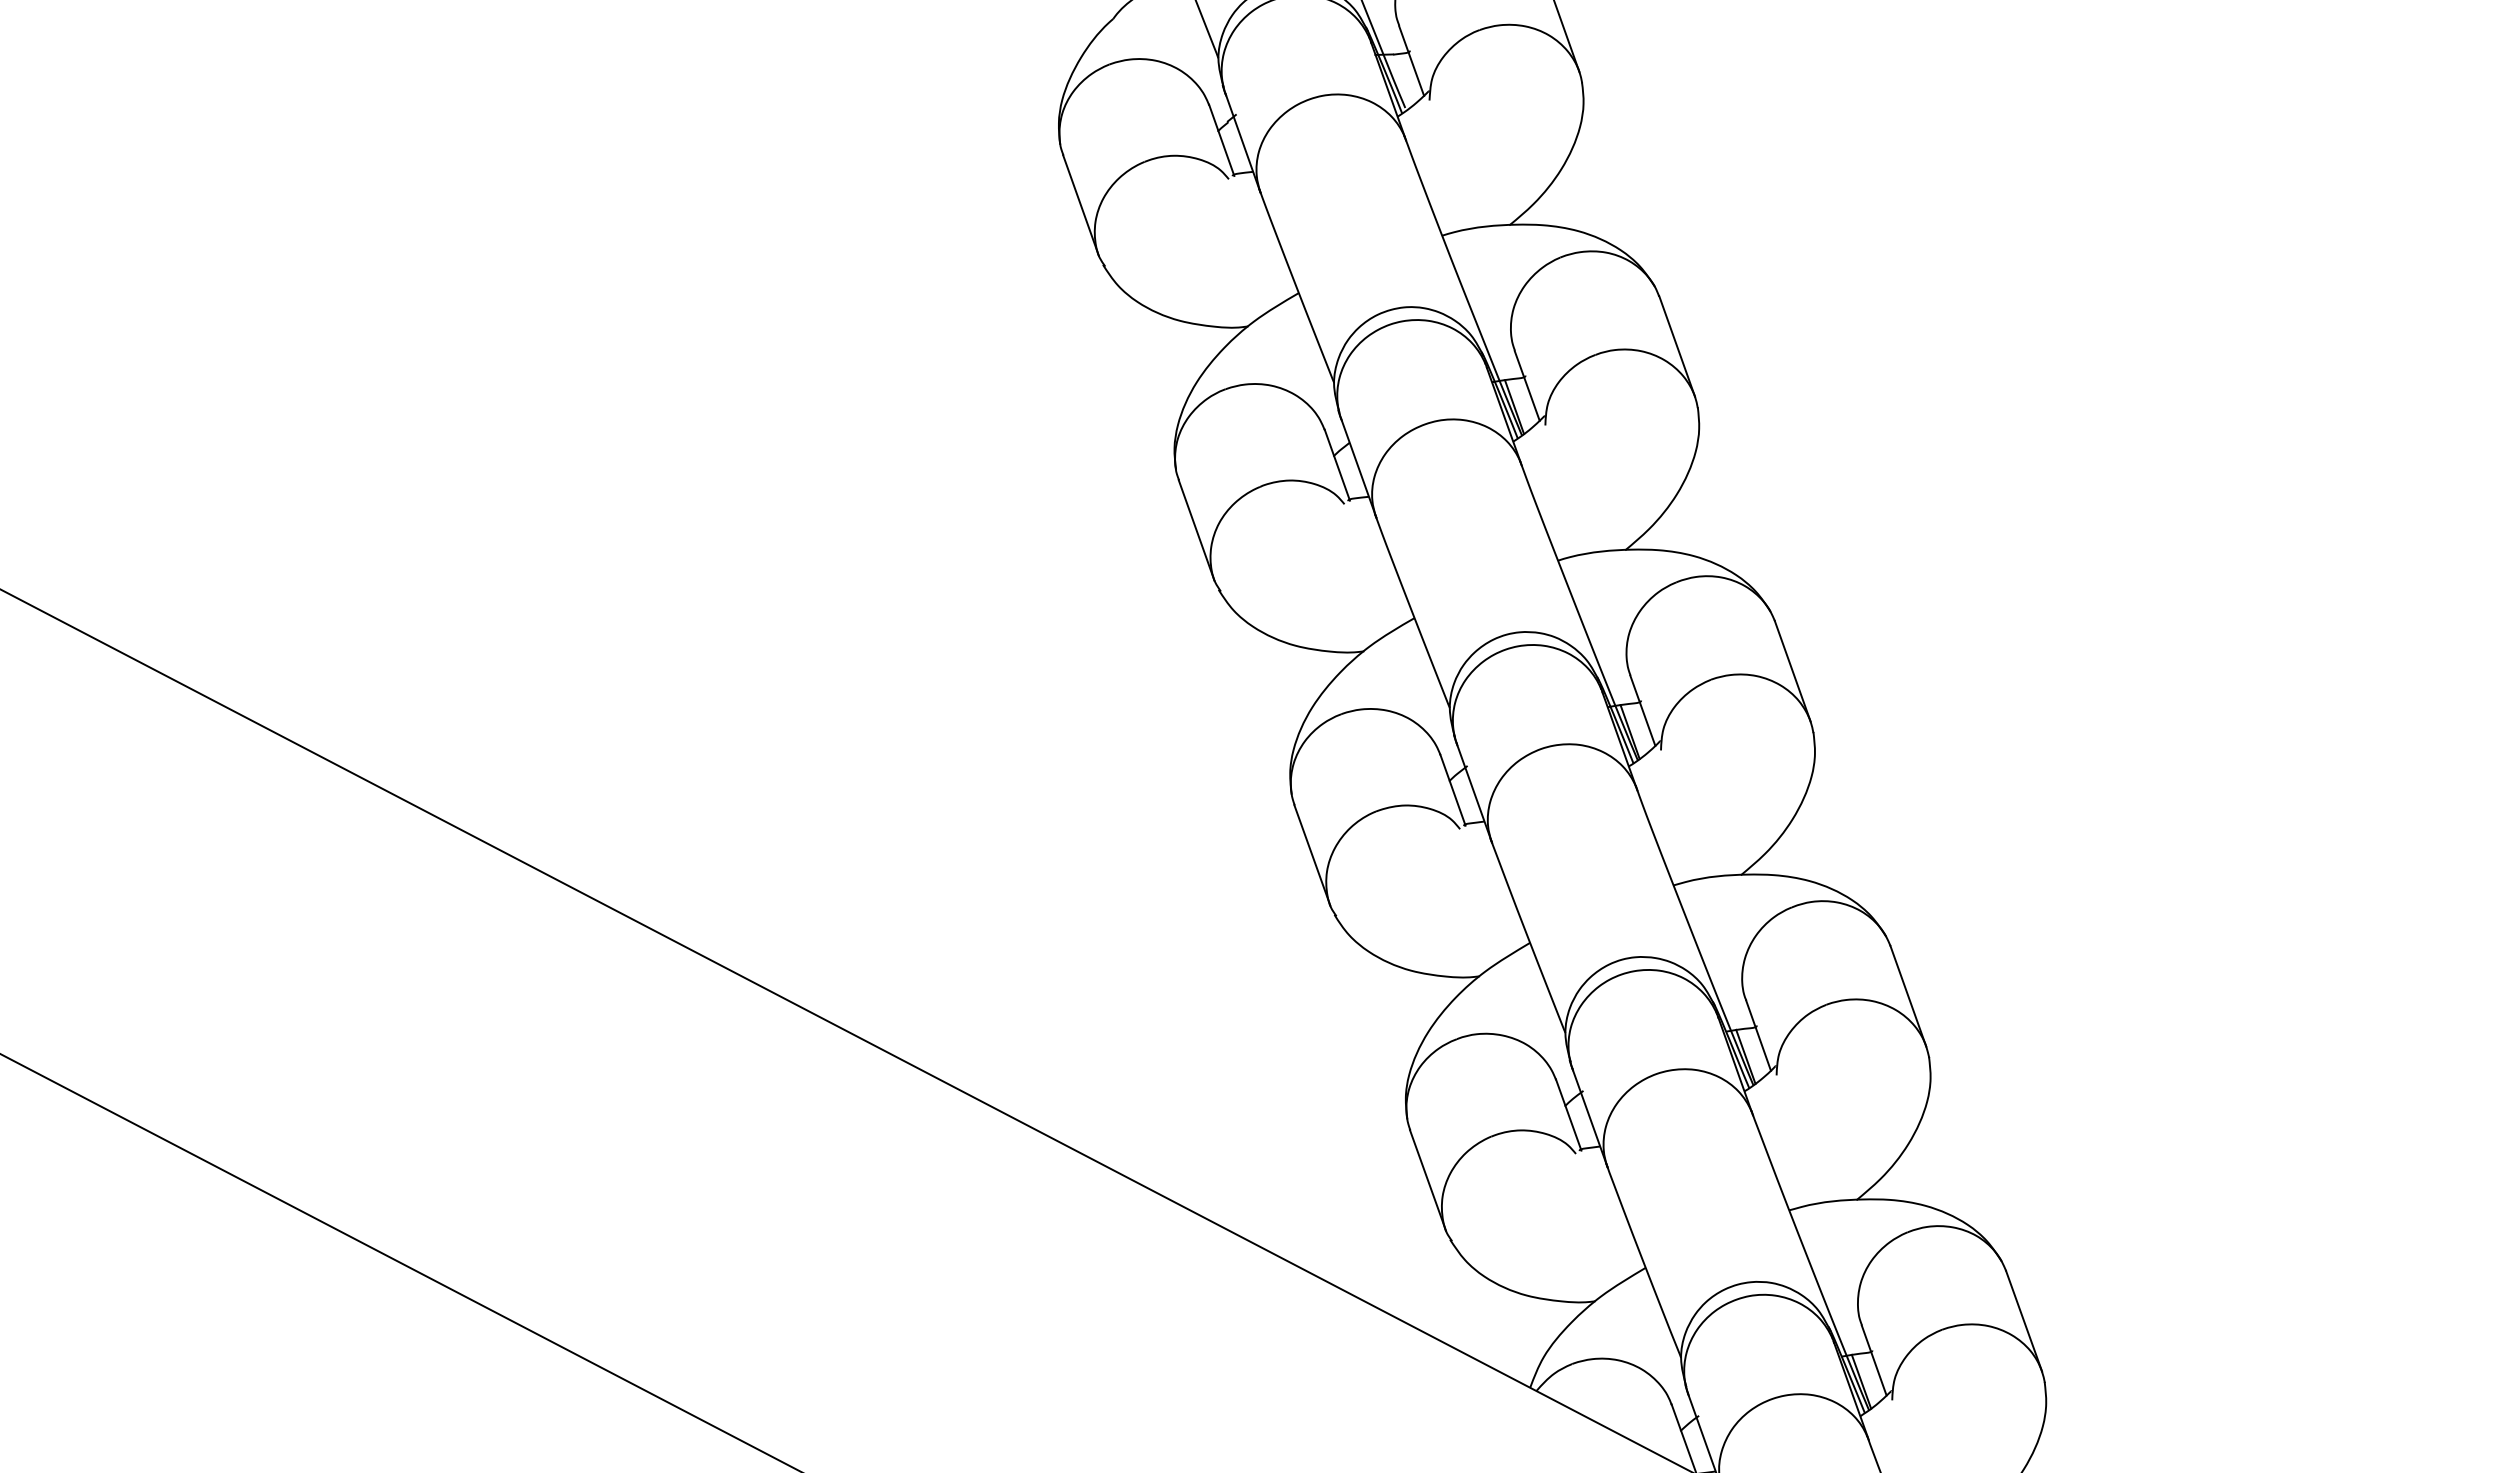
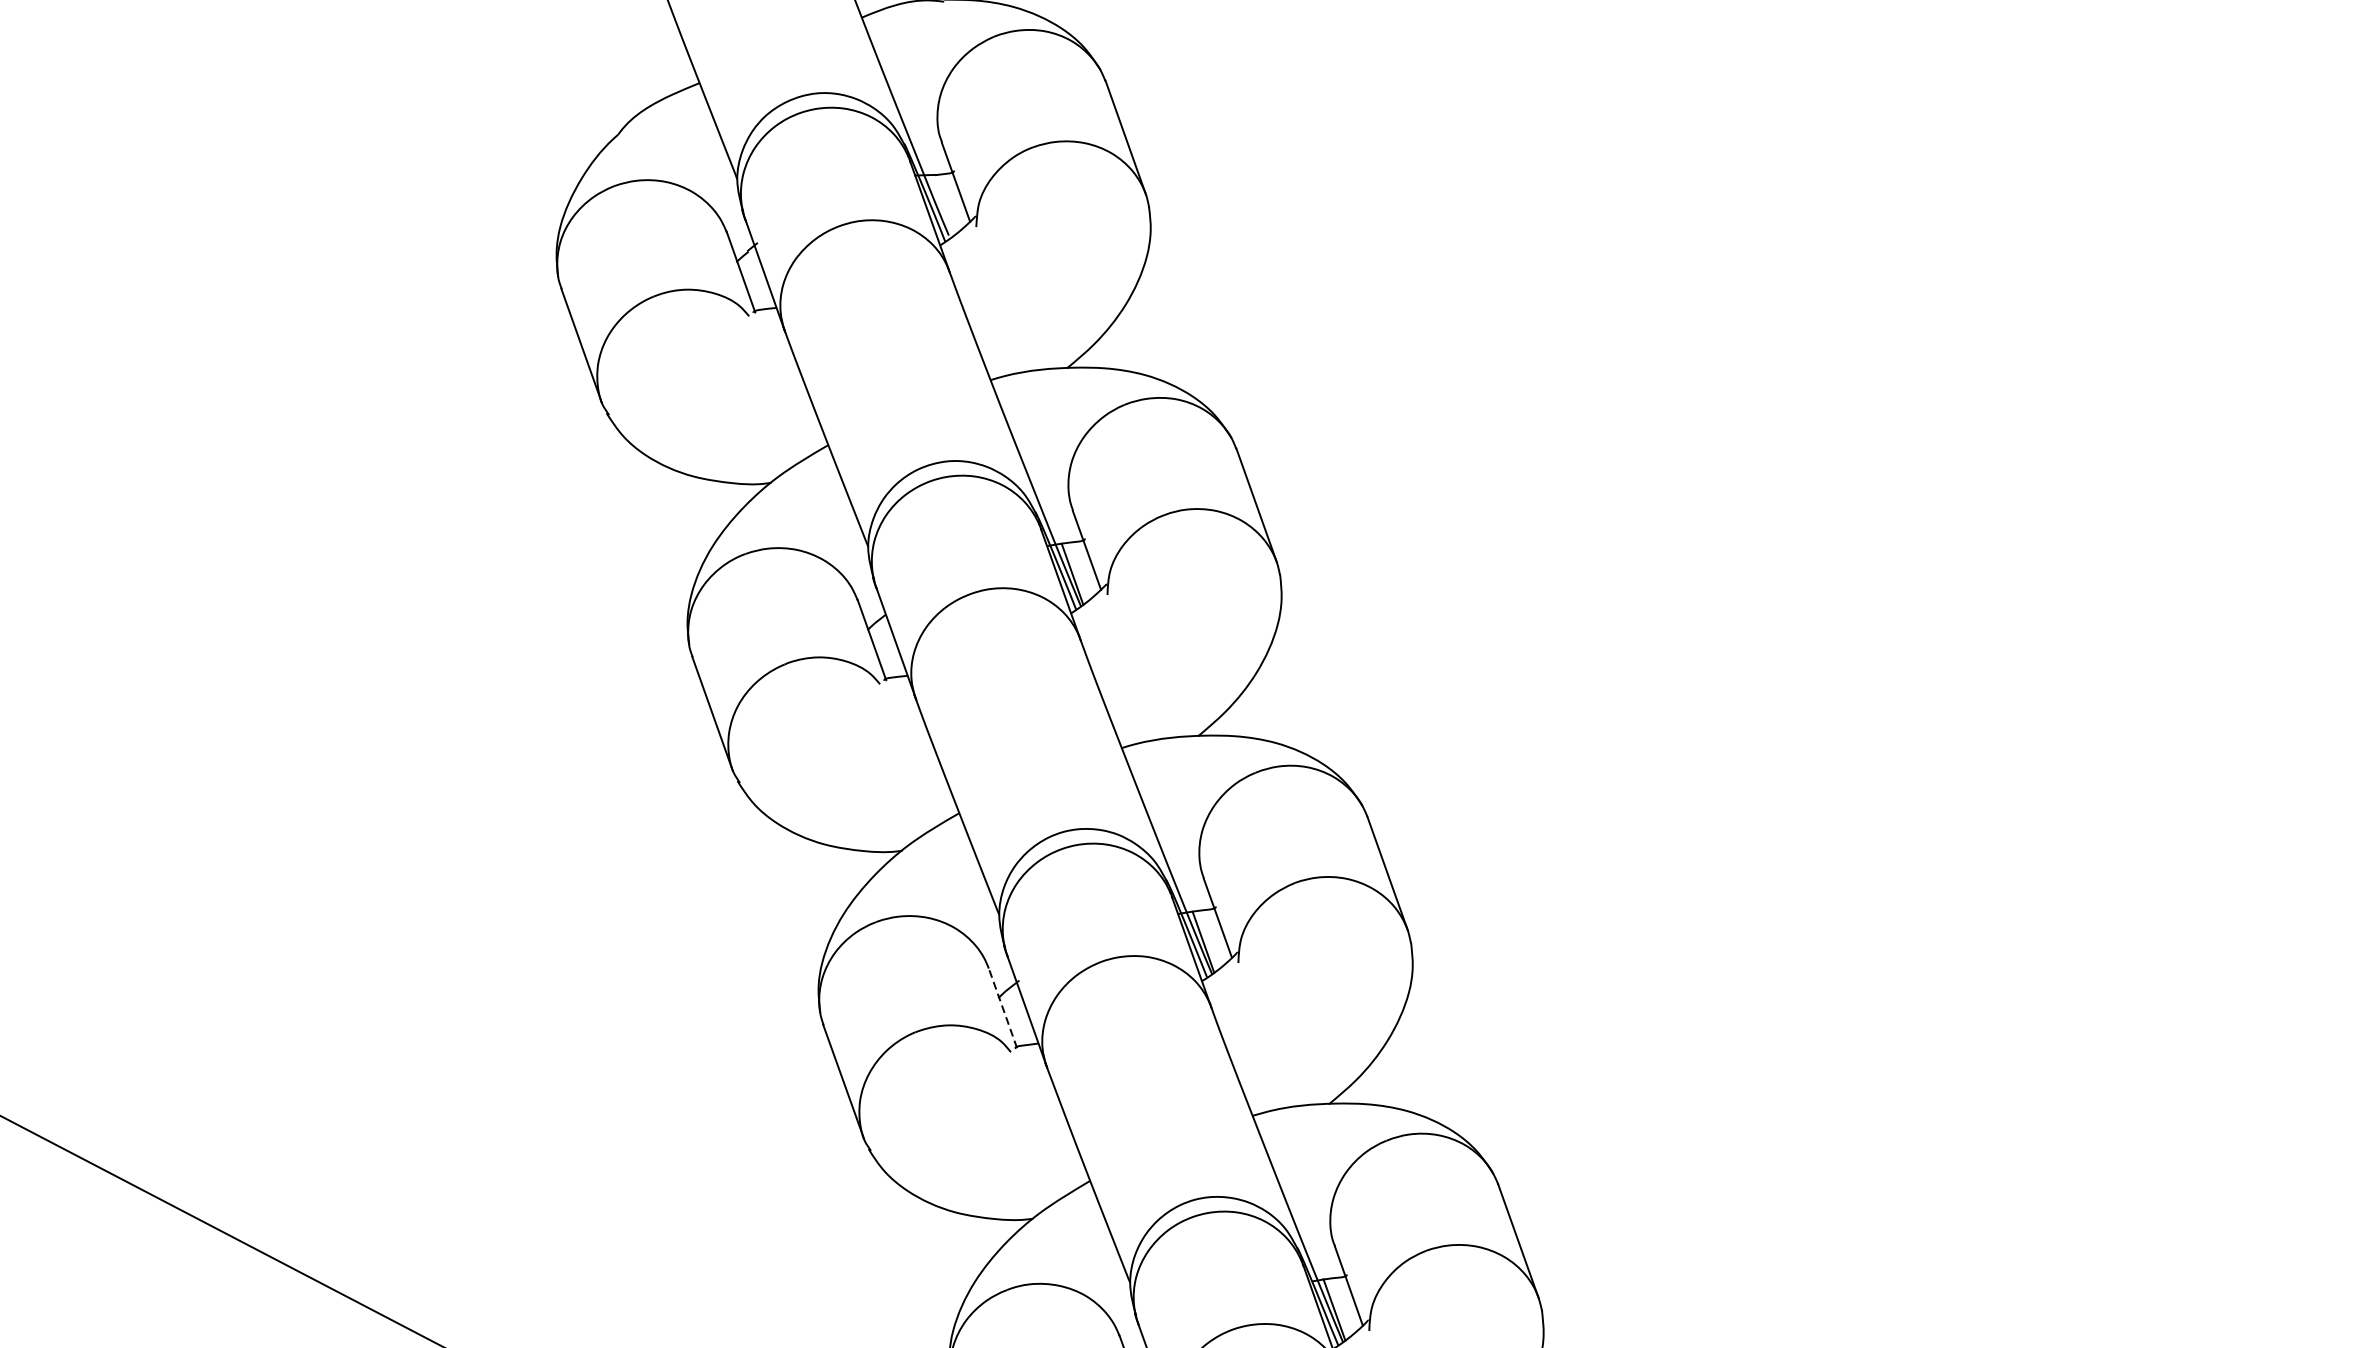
line: (1452, 790) -> (1002, 1008), solid -> dashed

